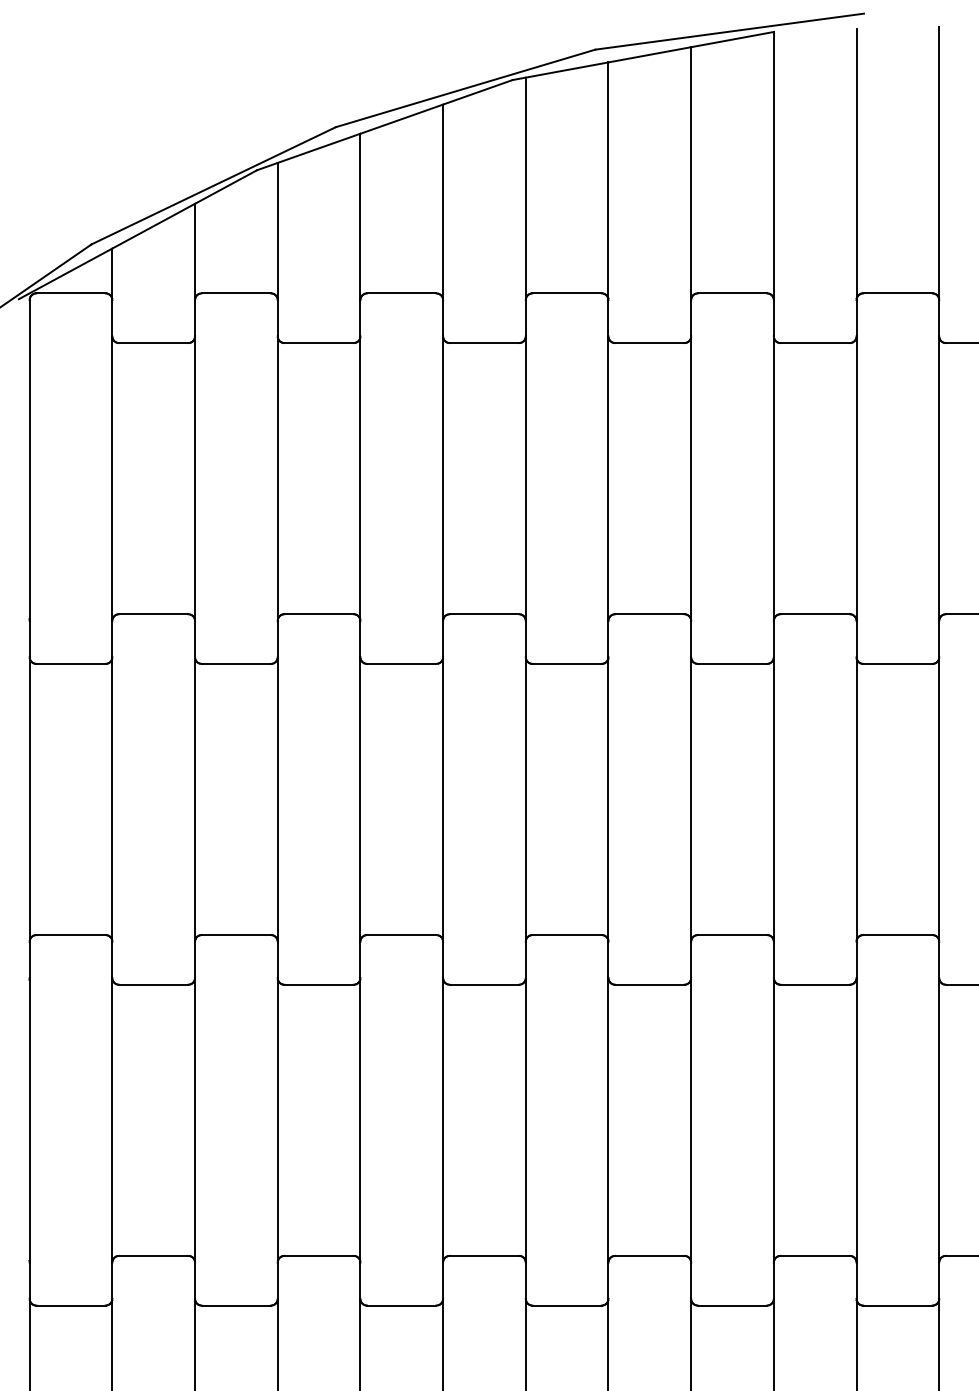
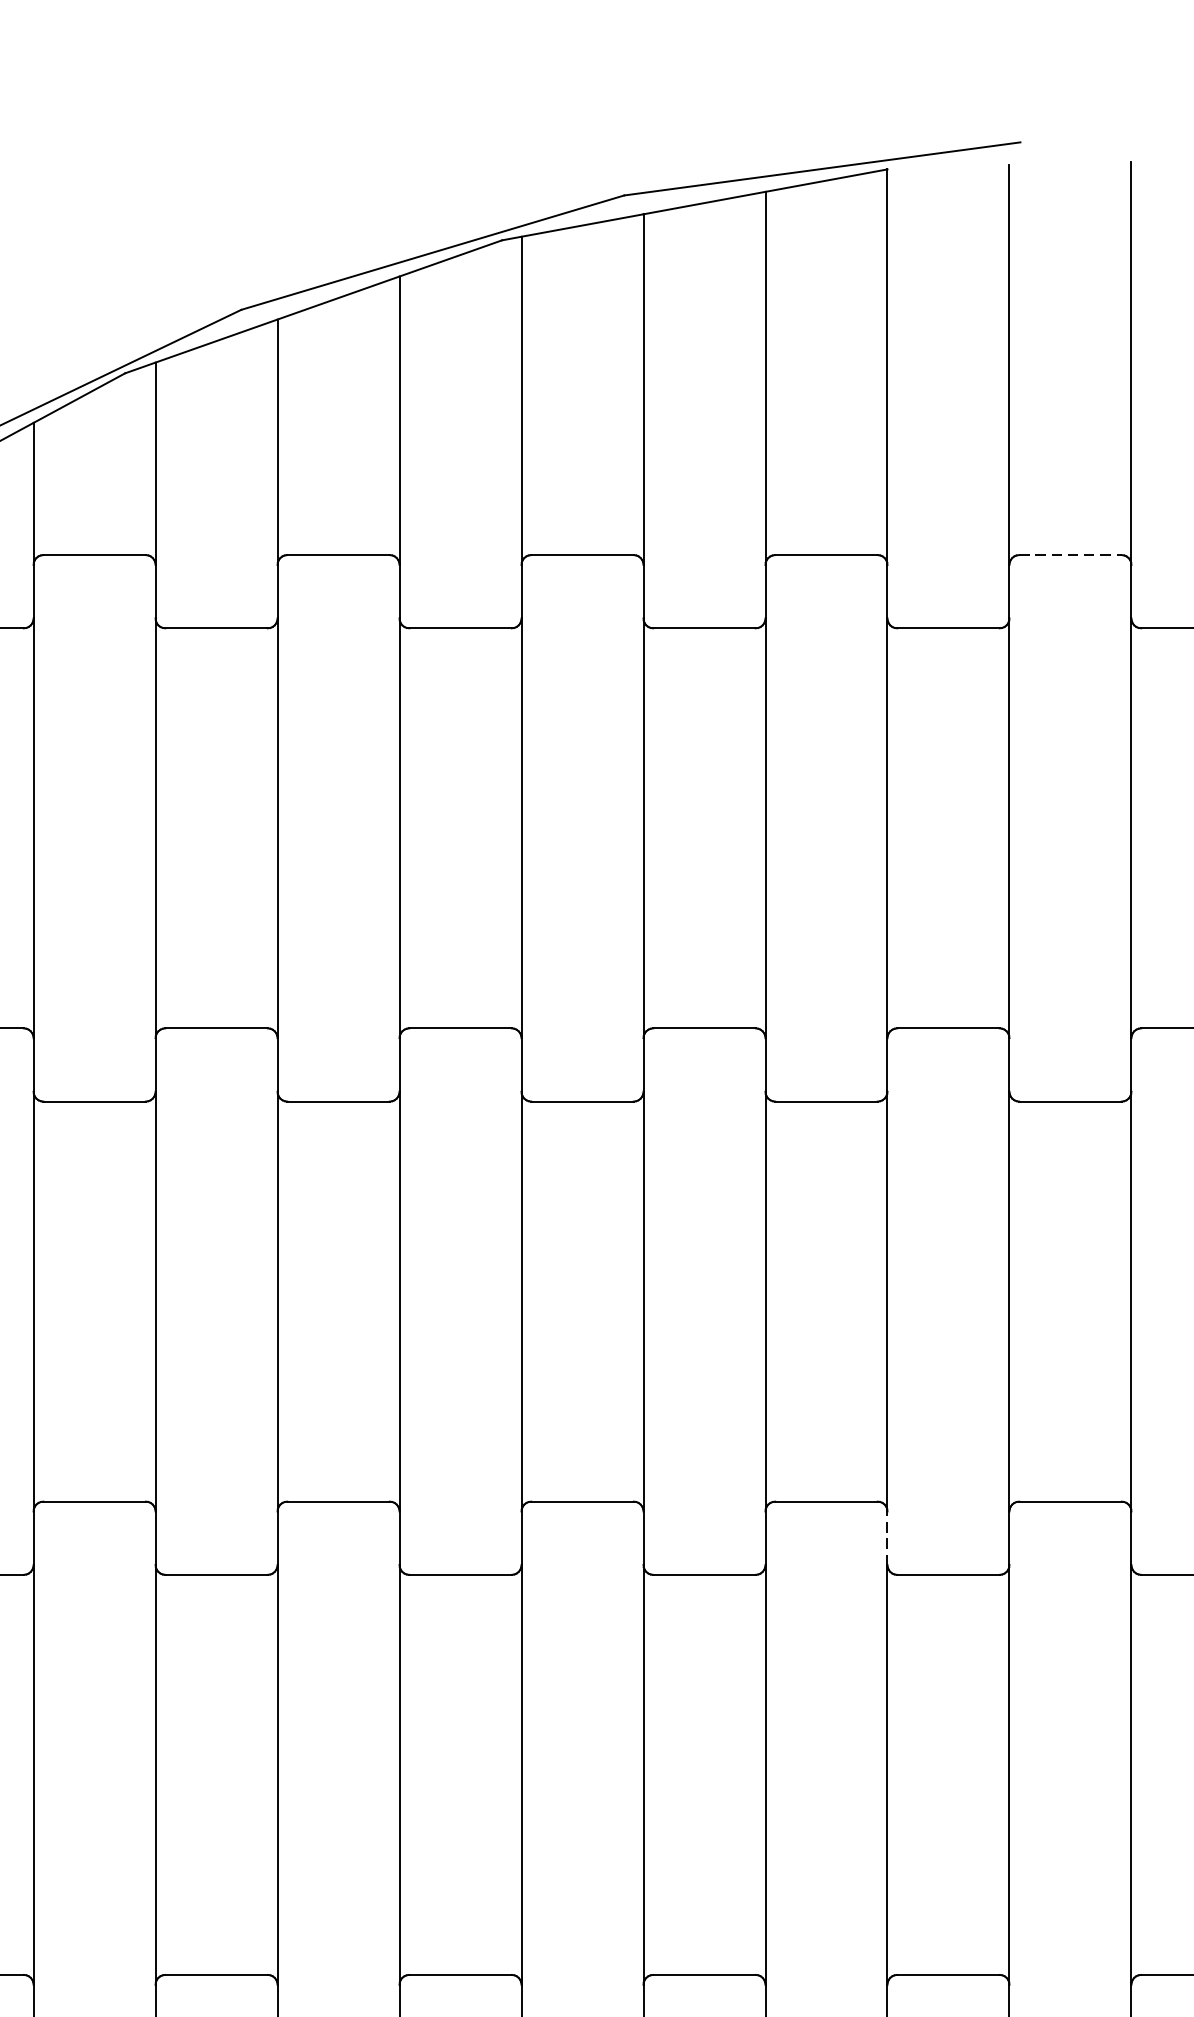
line: (897, 293) -> (1069, 555), solid -> dashed
line: (773, 959) -> (886, 1537), solid -> dashed

